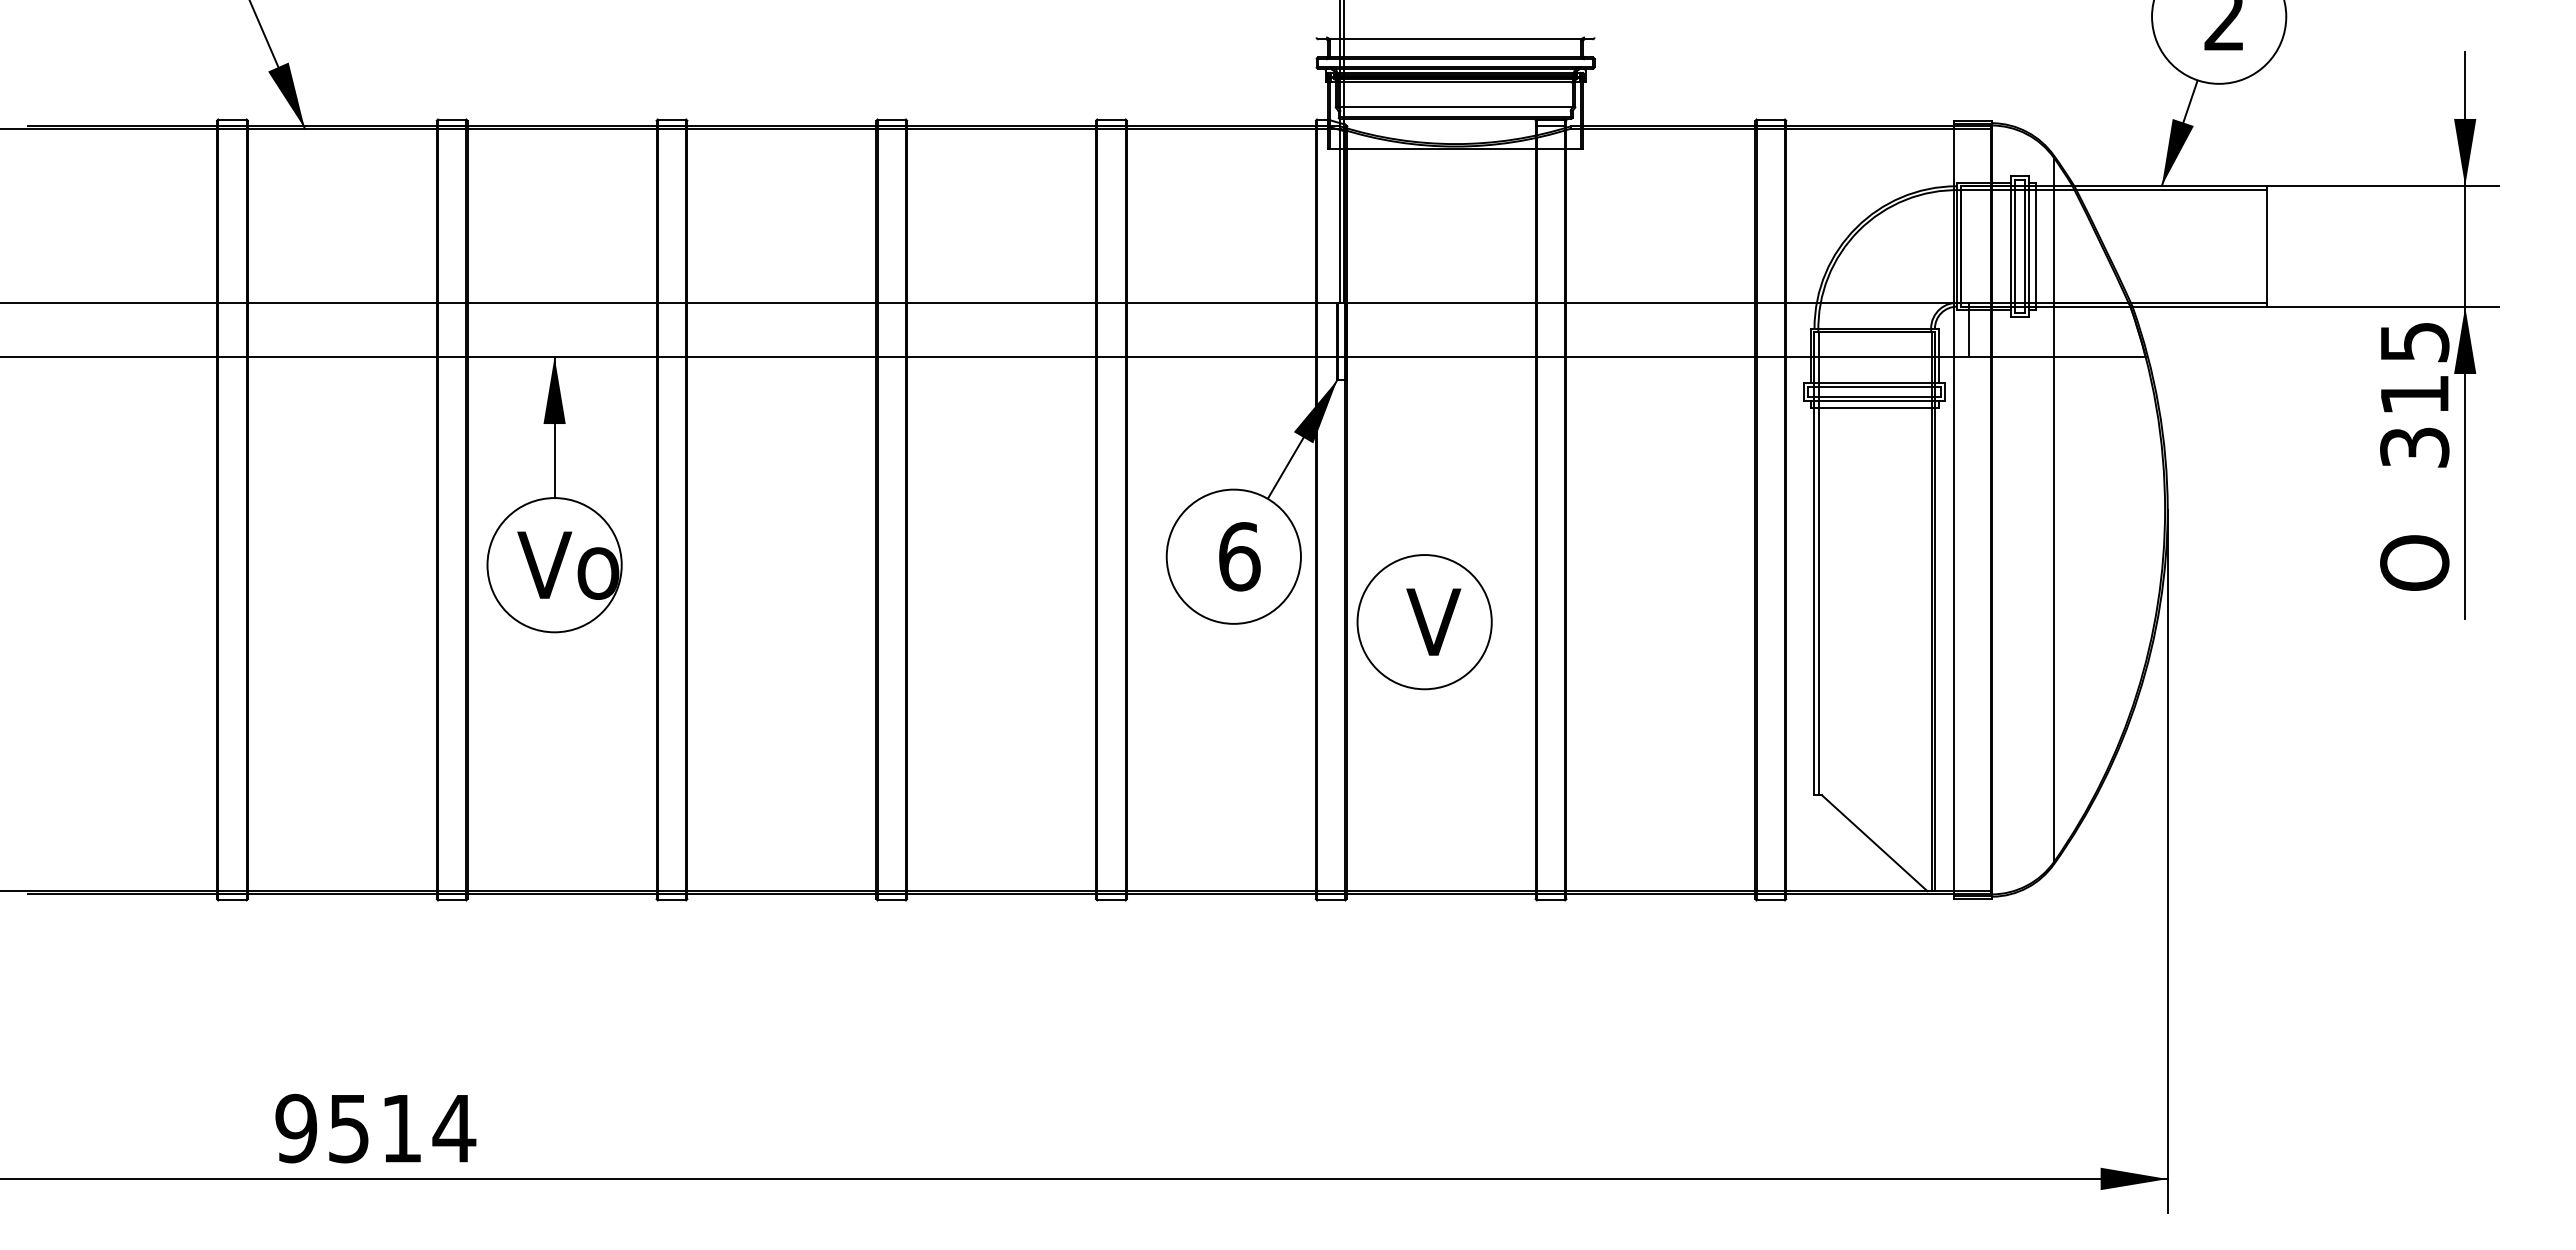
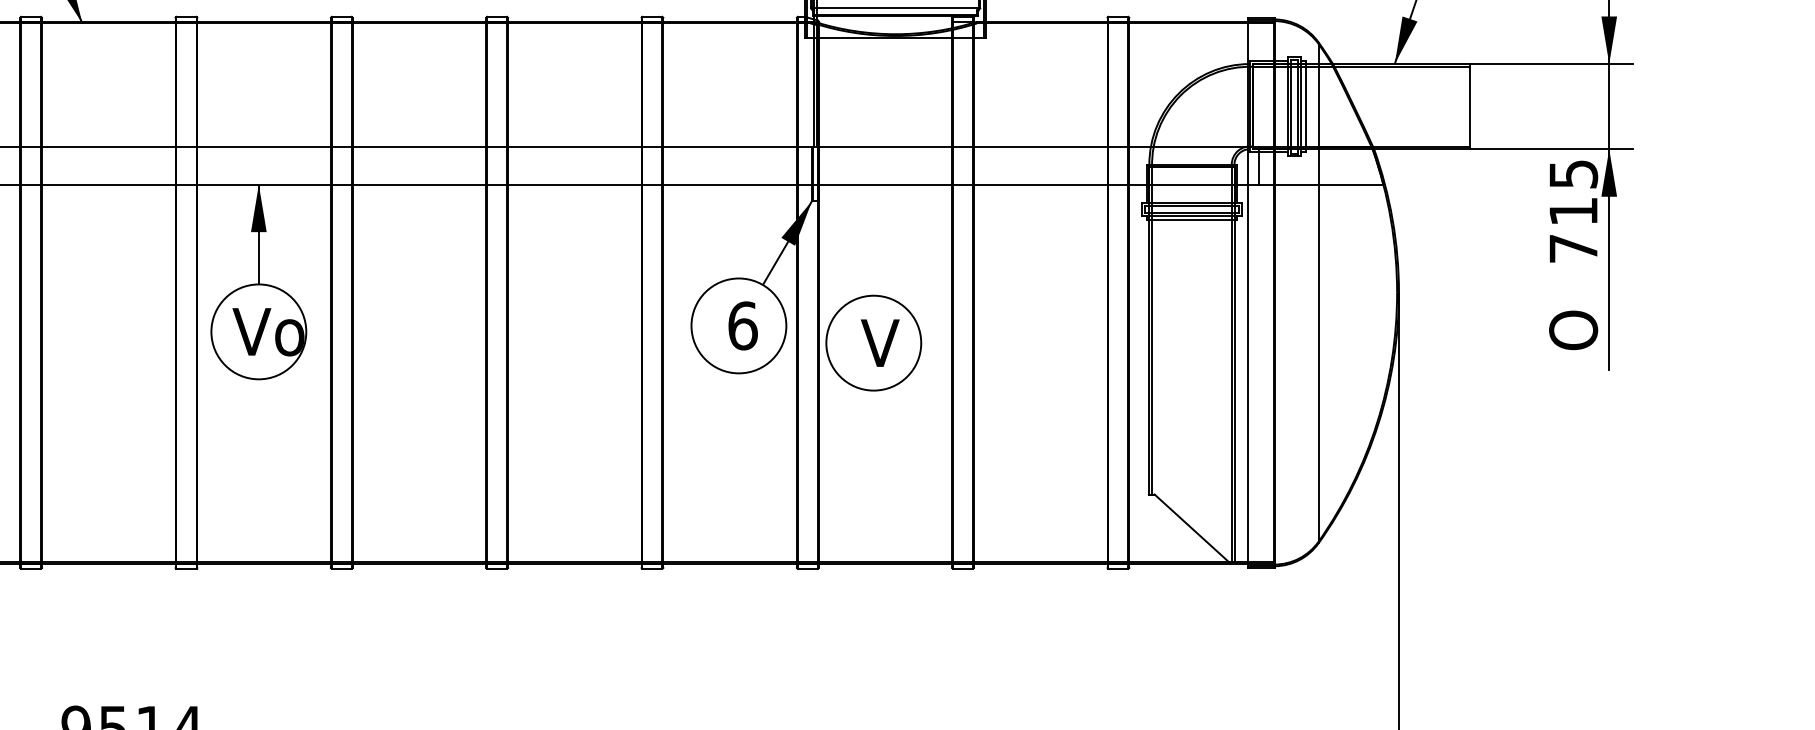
text: (2414, 447) -> (1573, 248), 315 -> 715
part: (1424, 622) -> (873, 343), moved

